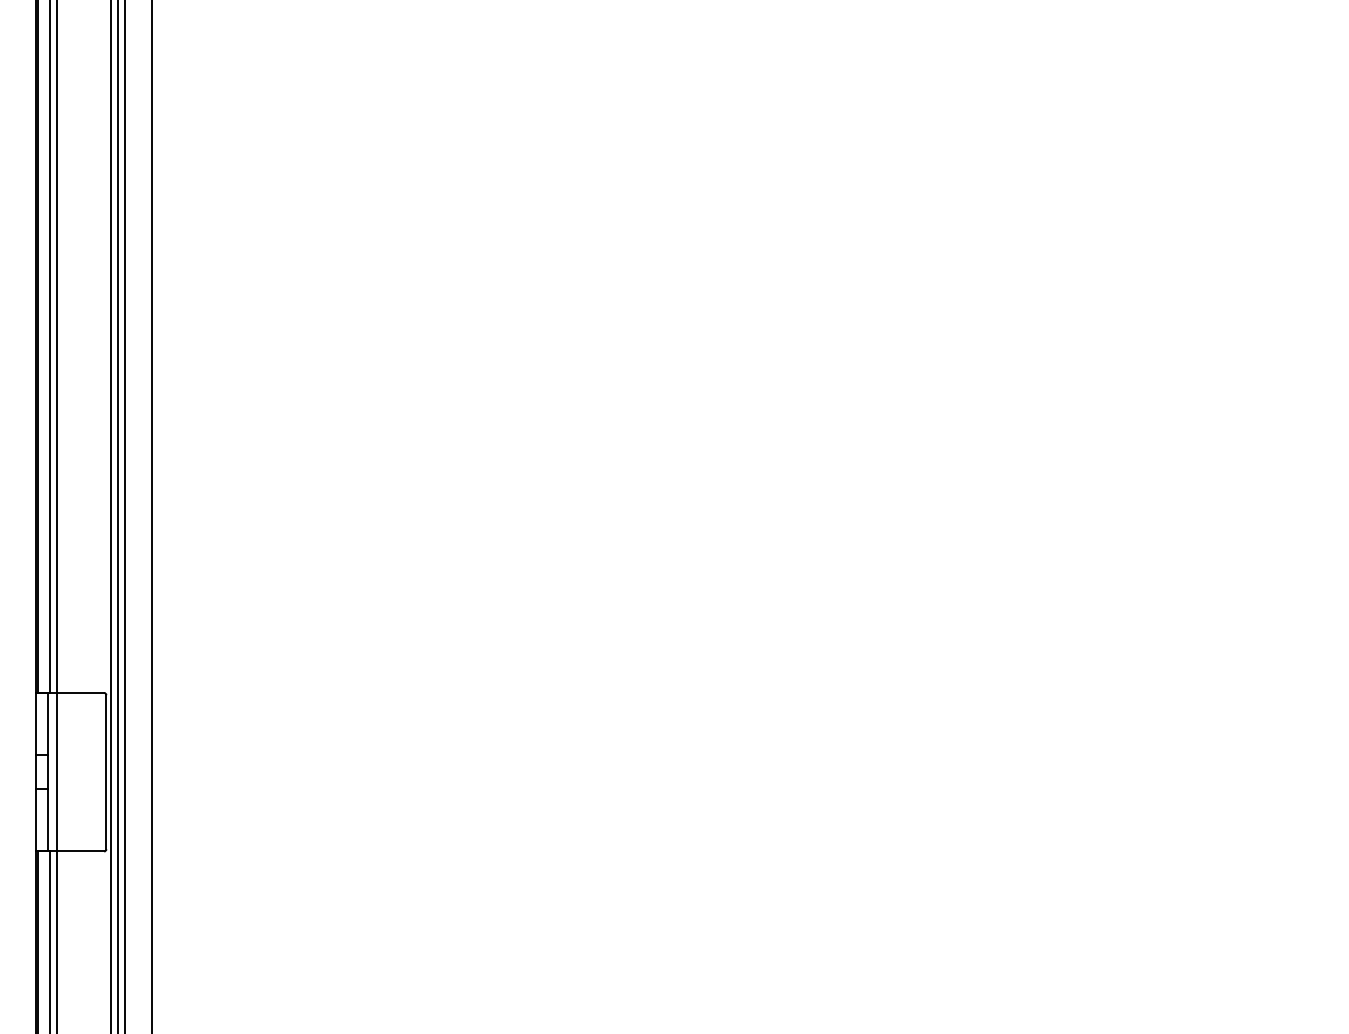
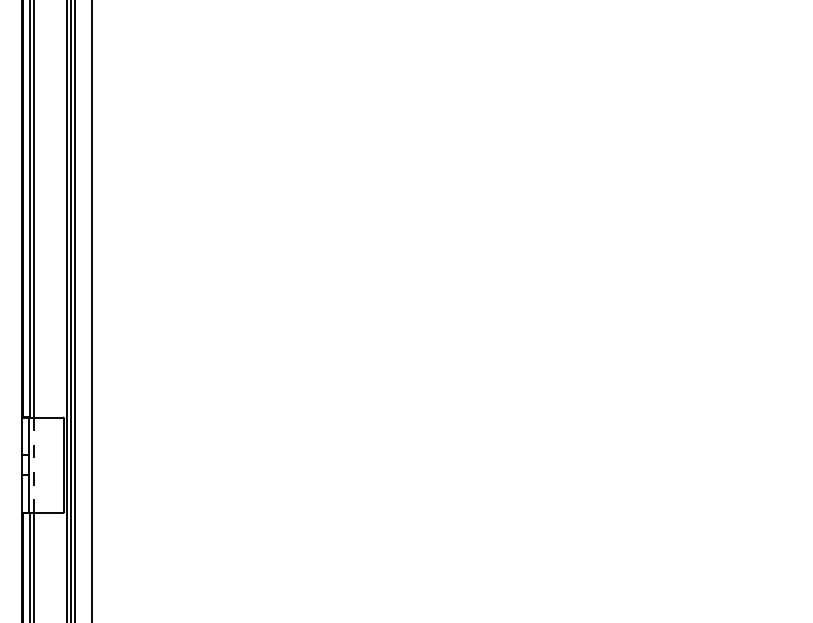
line: (57, 772) -> (34, 465), solid -> dashed

